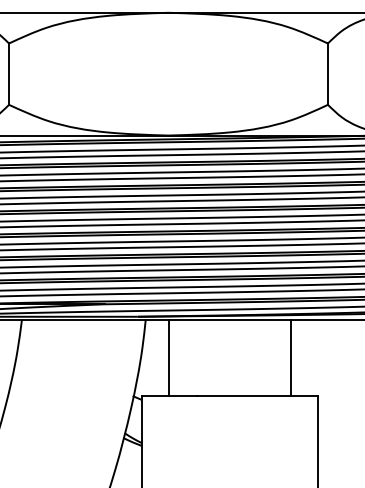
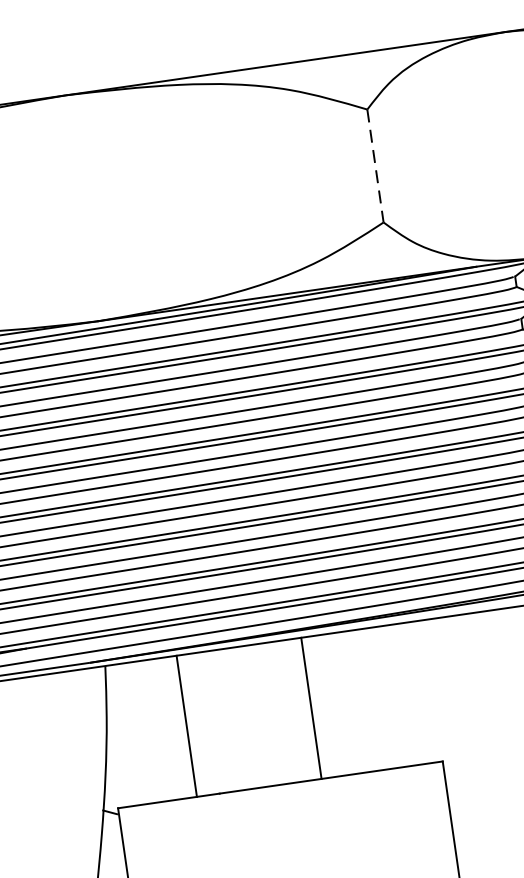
line: (327, 74) -> (374, 166), solid -> dashed
line: (168, 357) -> (186, 725), moved
line: (291, 357) -> (311, 707), moved

